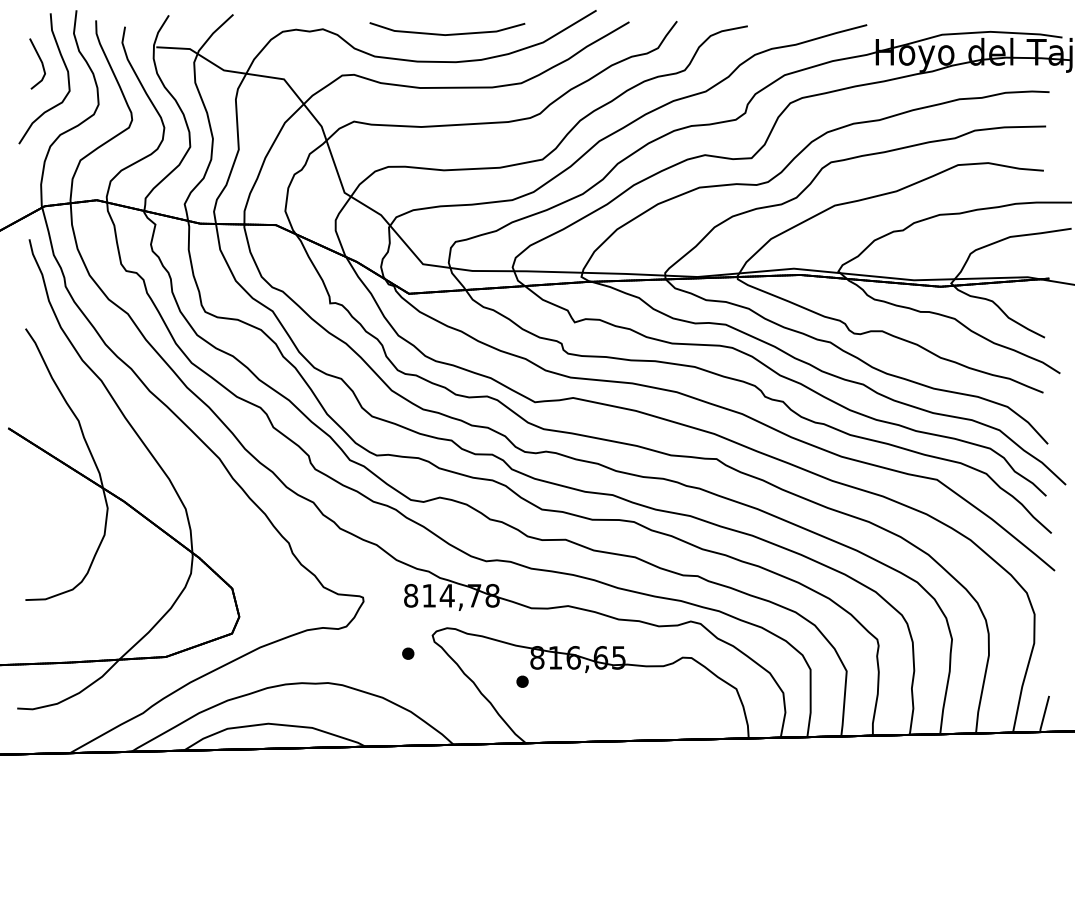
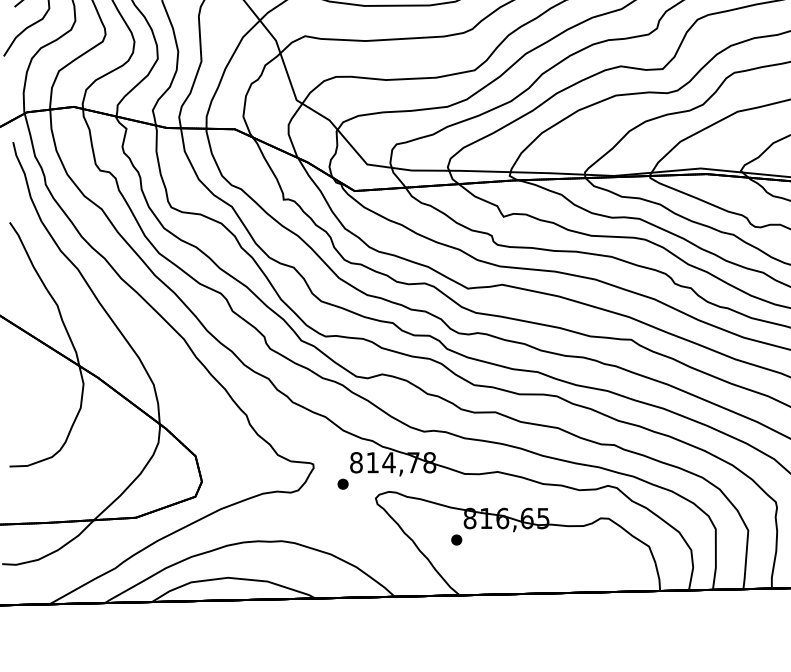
part: (408, 653) -> (343, 484), moved

